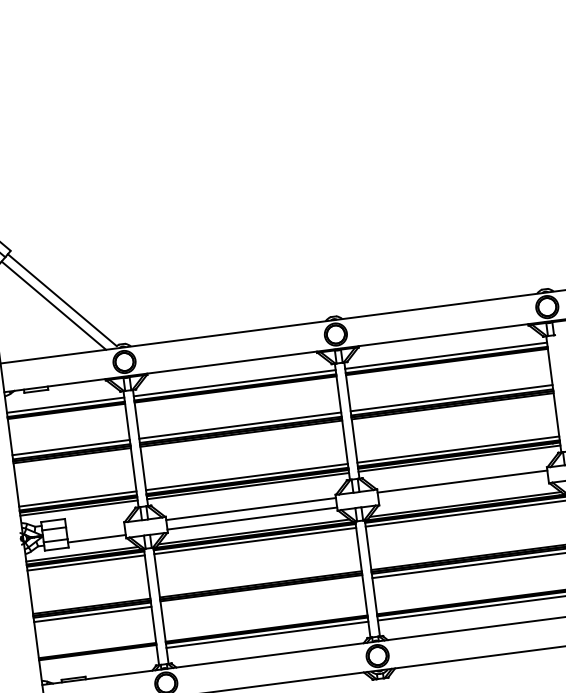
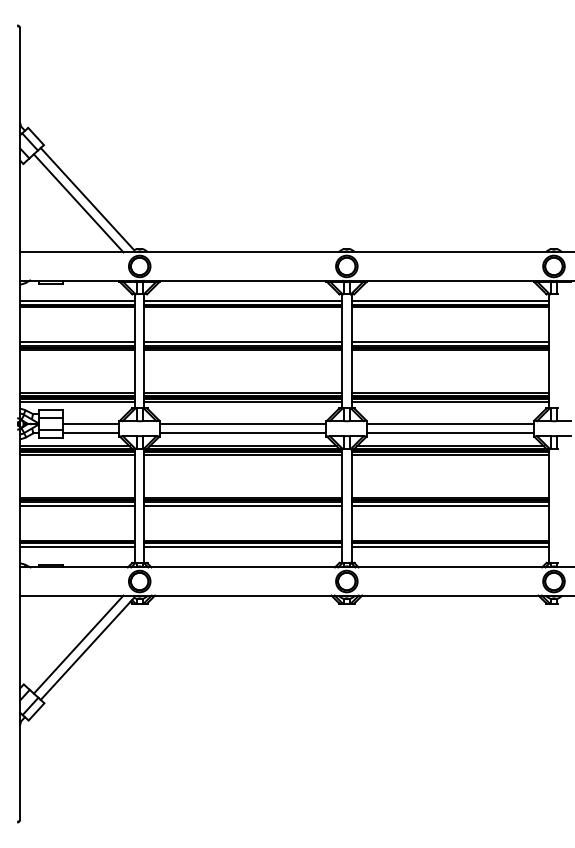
line: (463, 491) -> (450, 433), added
line: (95, 528) -> (90, 423), added
line: (262, 592) -> (243, 505), added
line: (98, 657) -> (77, 547), added

